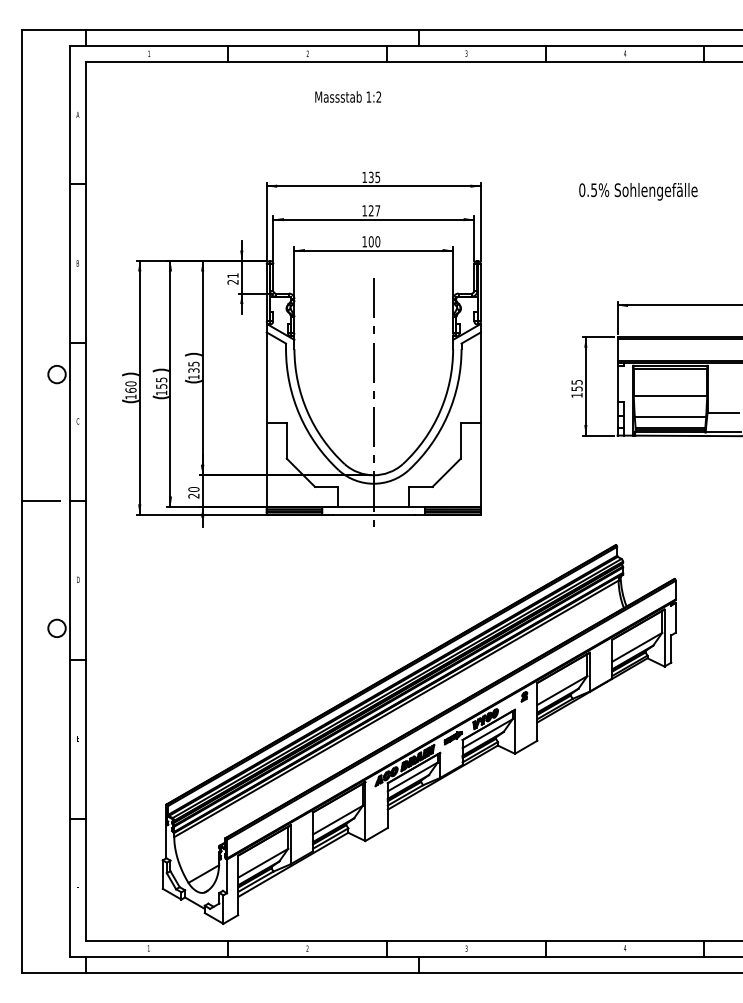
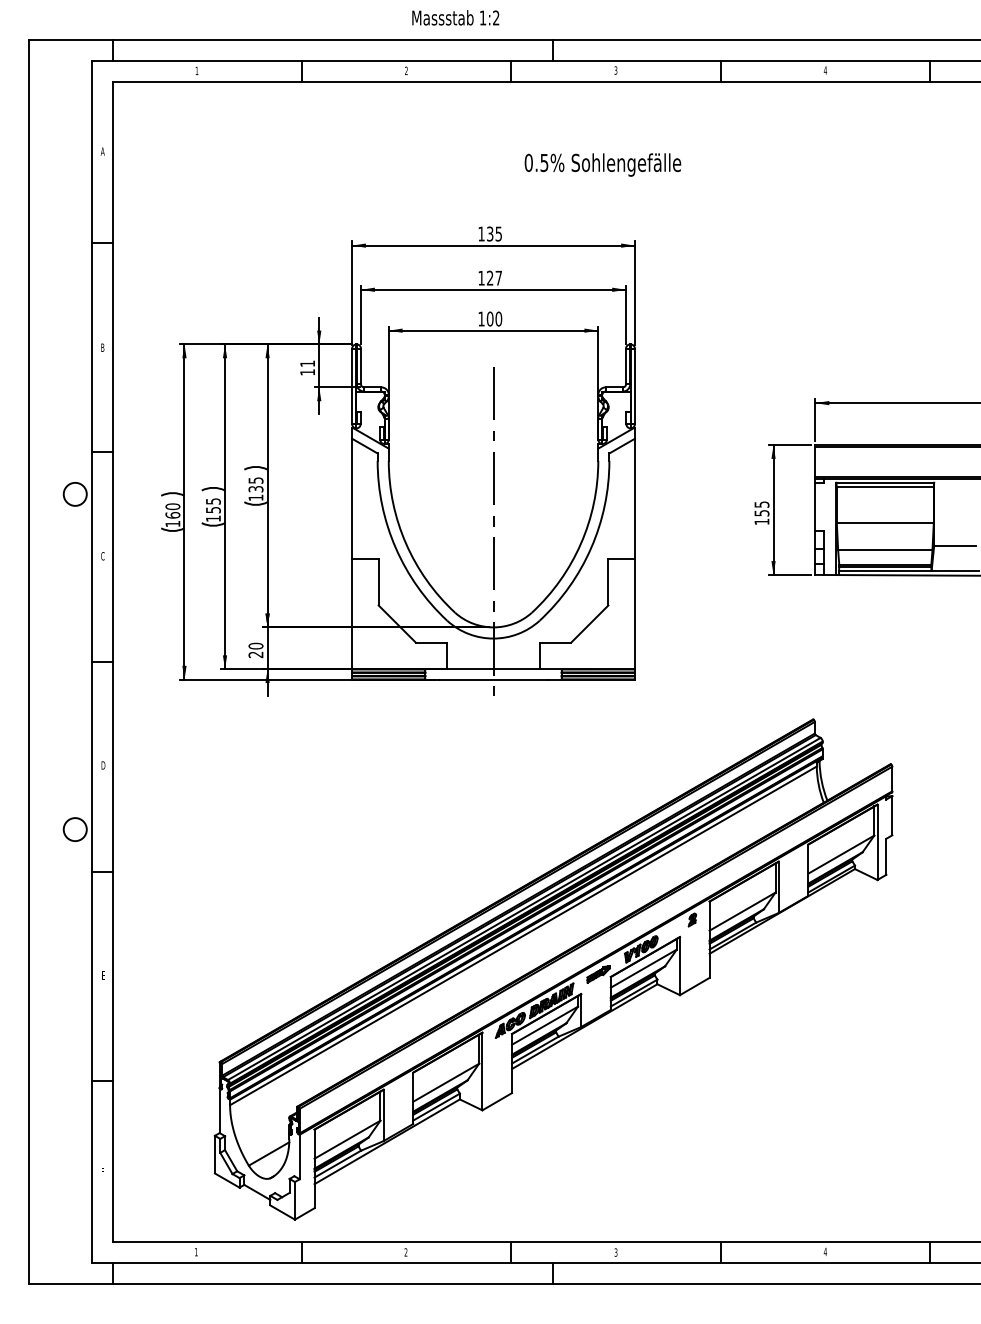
text: (348, 96) -> (455, 17), moved
text: (638, 191) -> (602, 164), moved
text: (232, 282) -> (307, 372), 21 -> 11
line: (41, 501) -> (54, 662), removed

